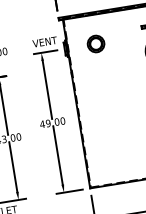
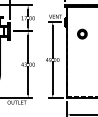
part: (96, 42) -> (82, 33), moved

